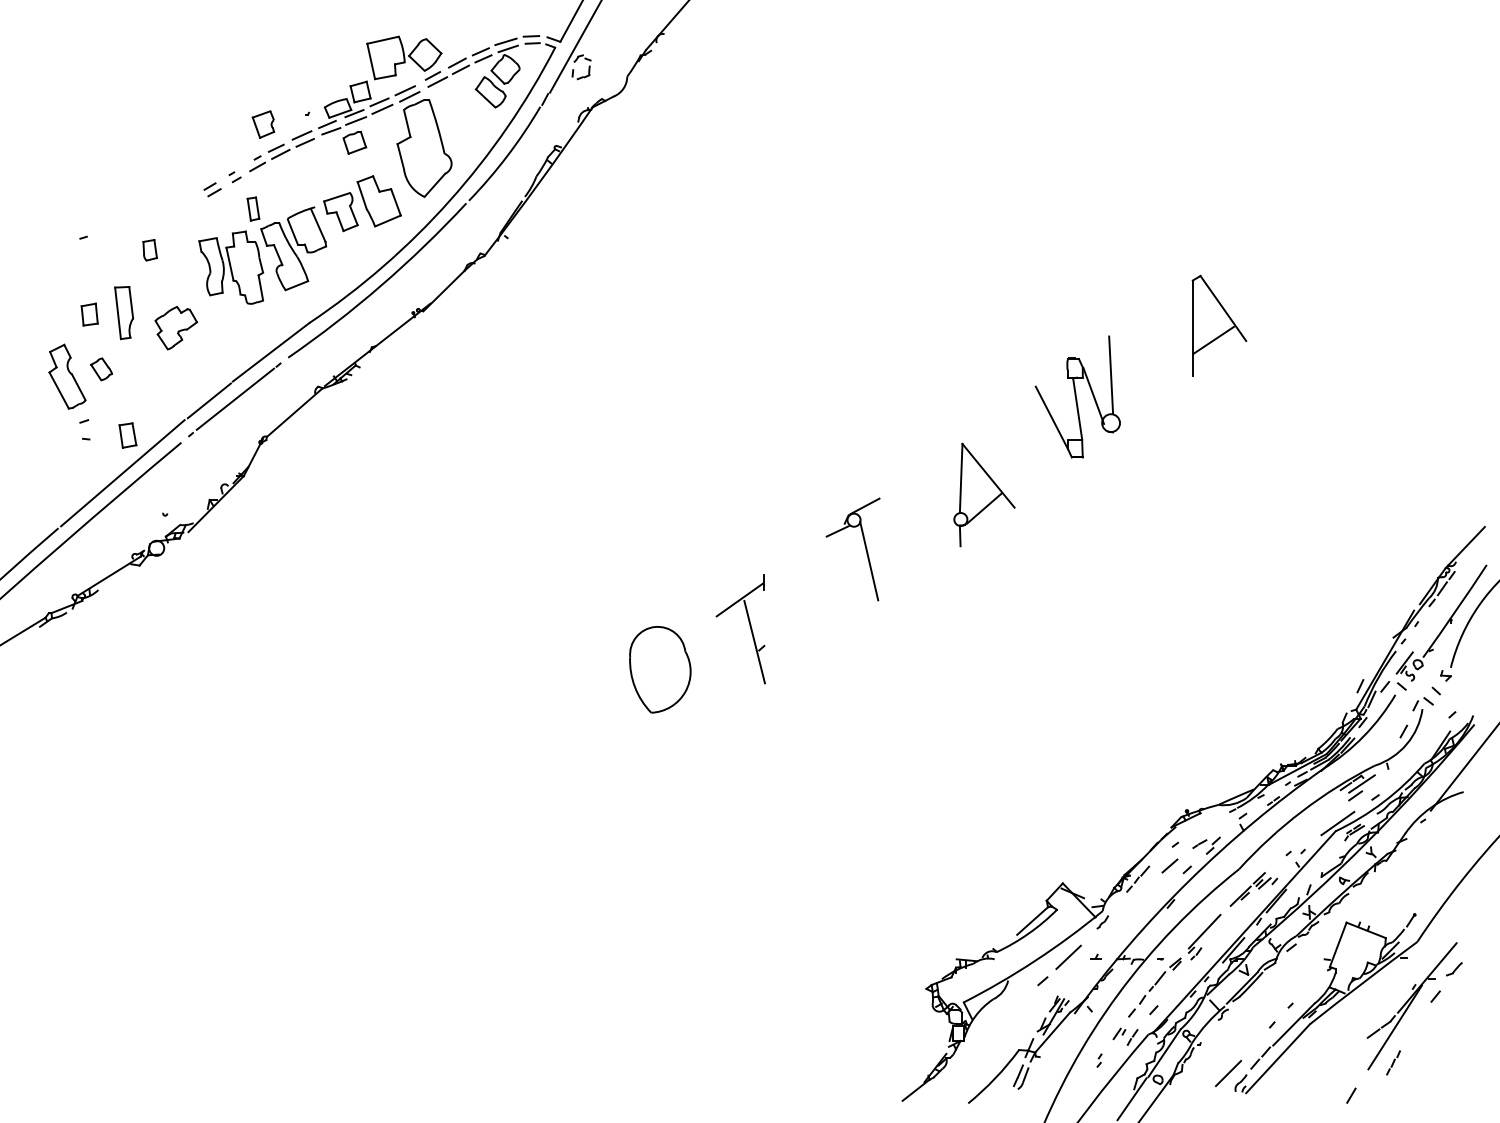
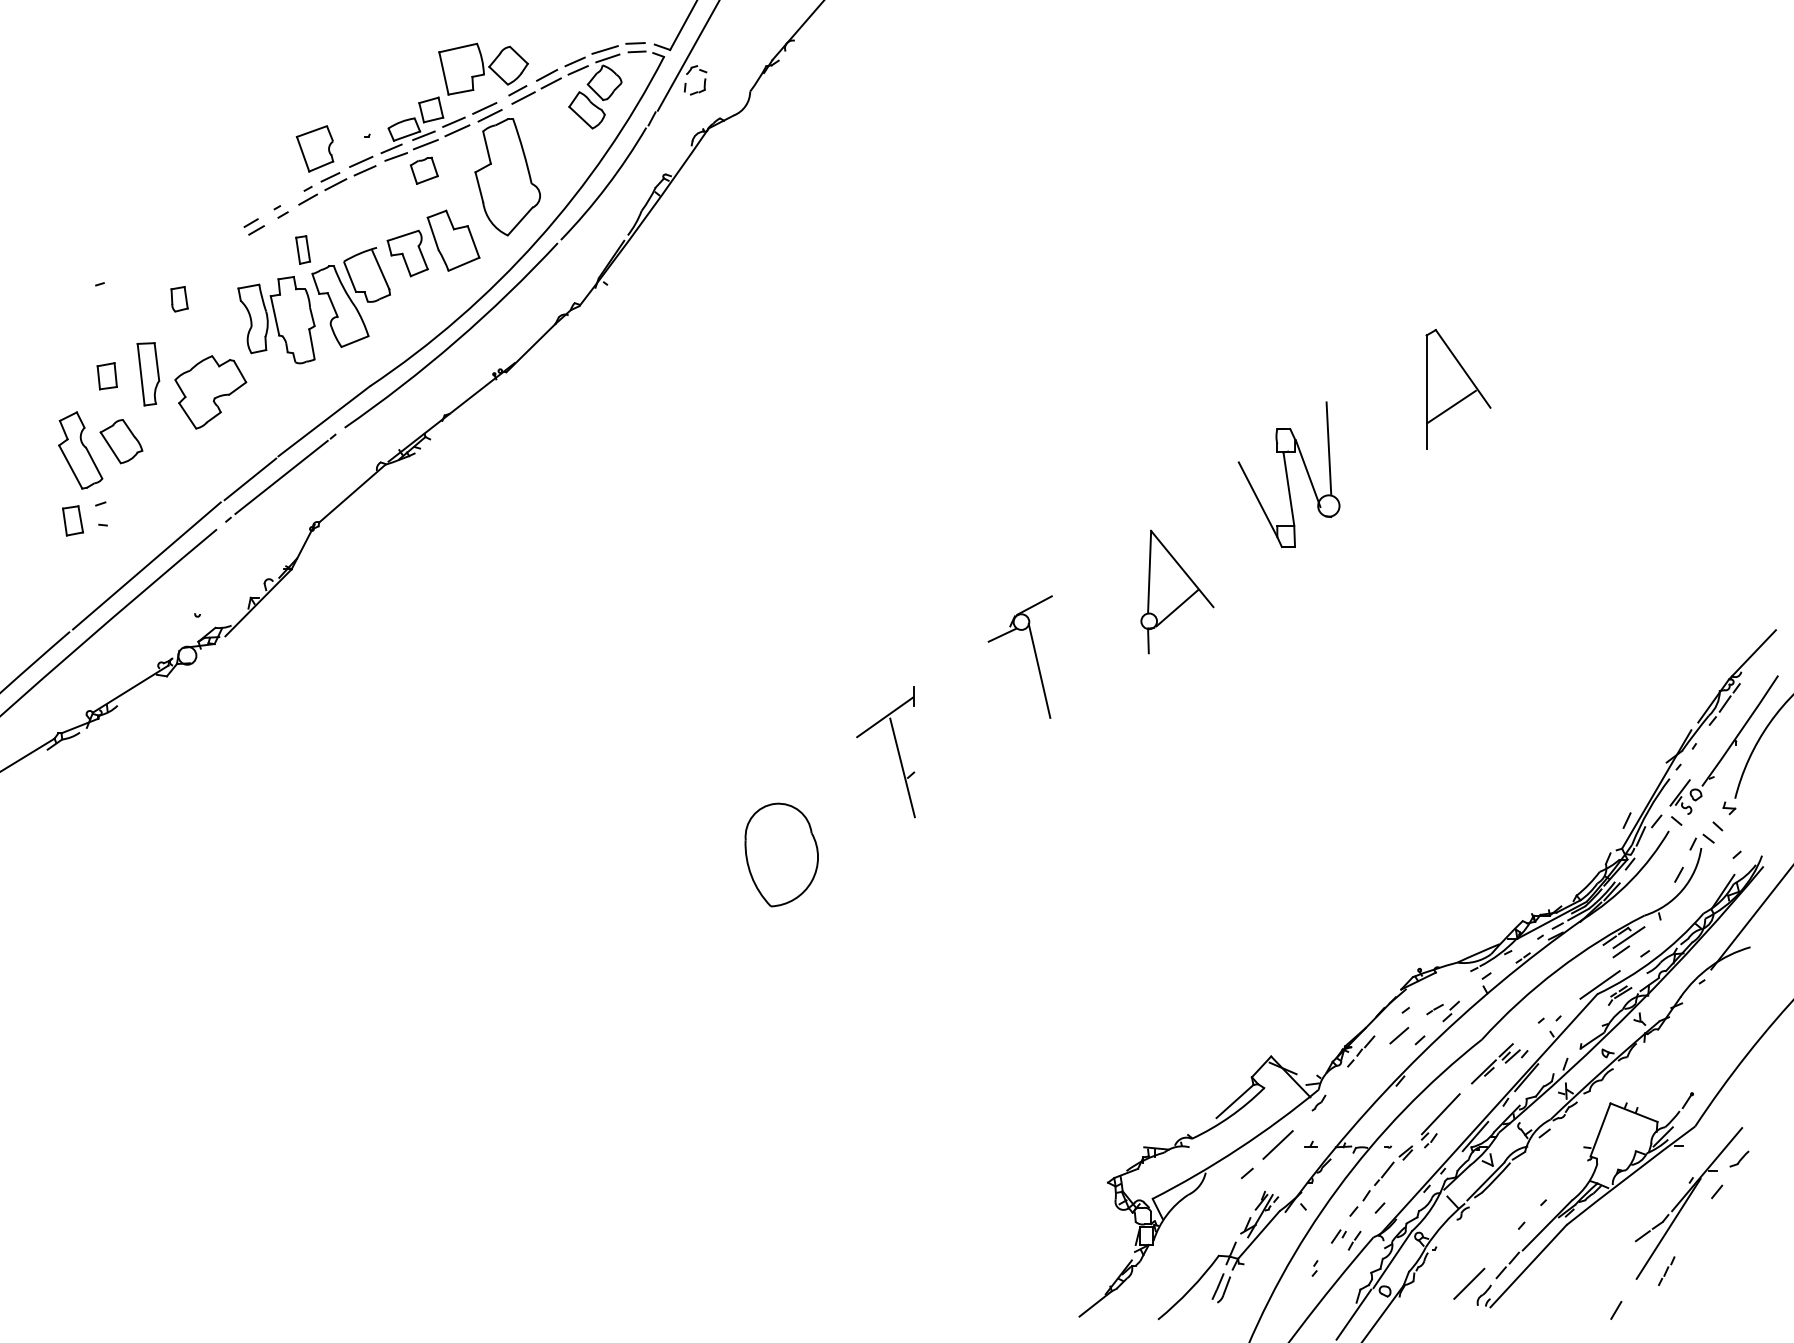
part: (262, 124) -> (314, 148), size x1.43
part: (176, 328) -> (210, 392), size x1.43
part: (101, 369) -> (121, 441), size x1.67
part: (127, 435) -> (72, 520), moved
part: (660, 669) -> (781, 854), moved

